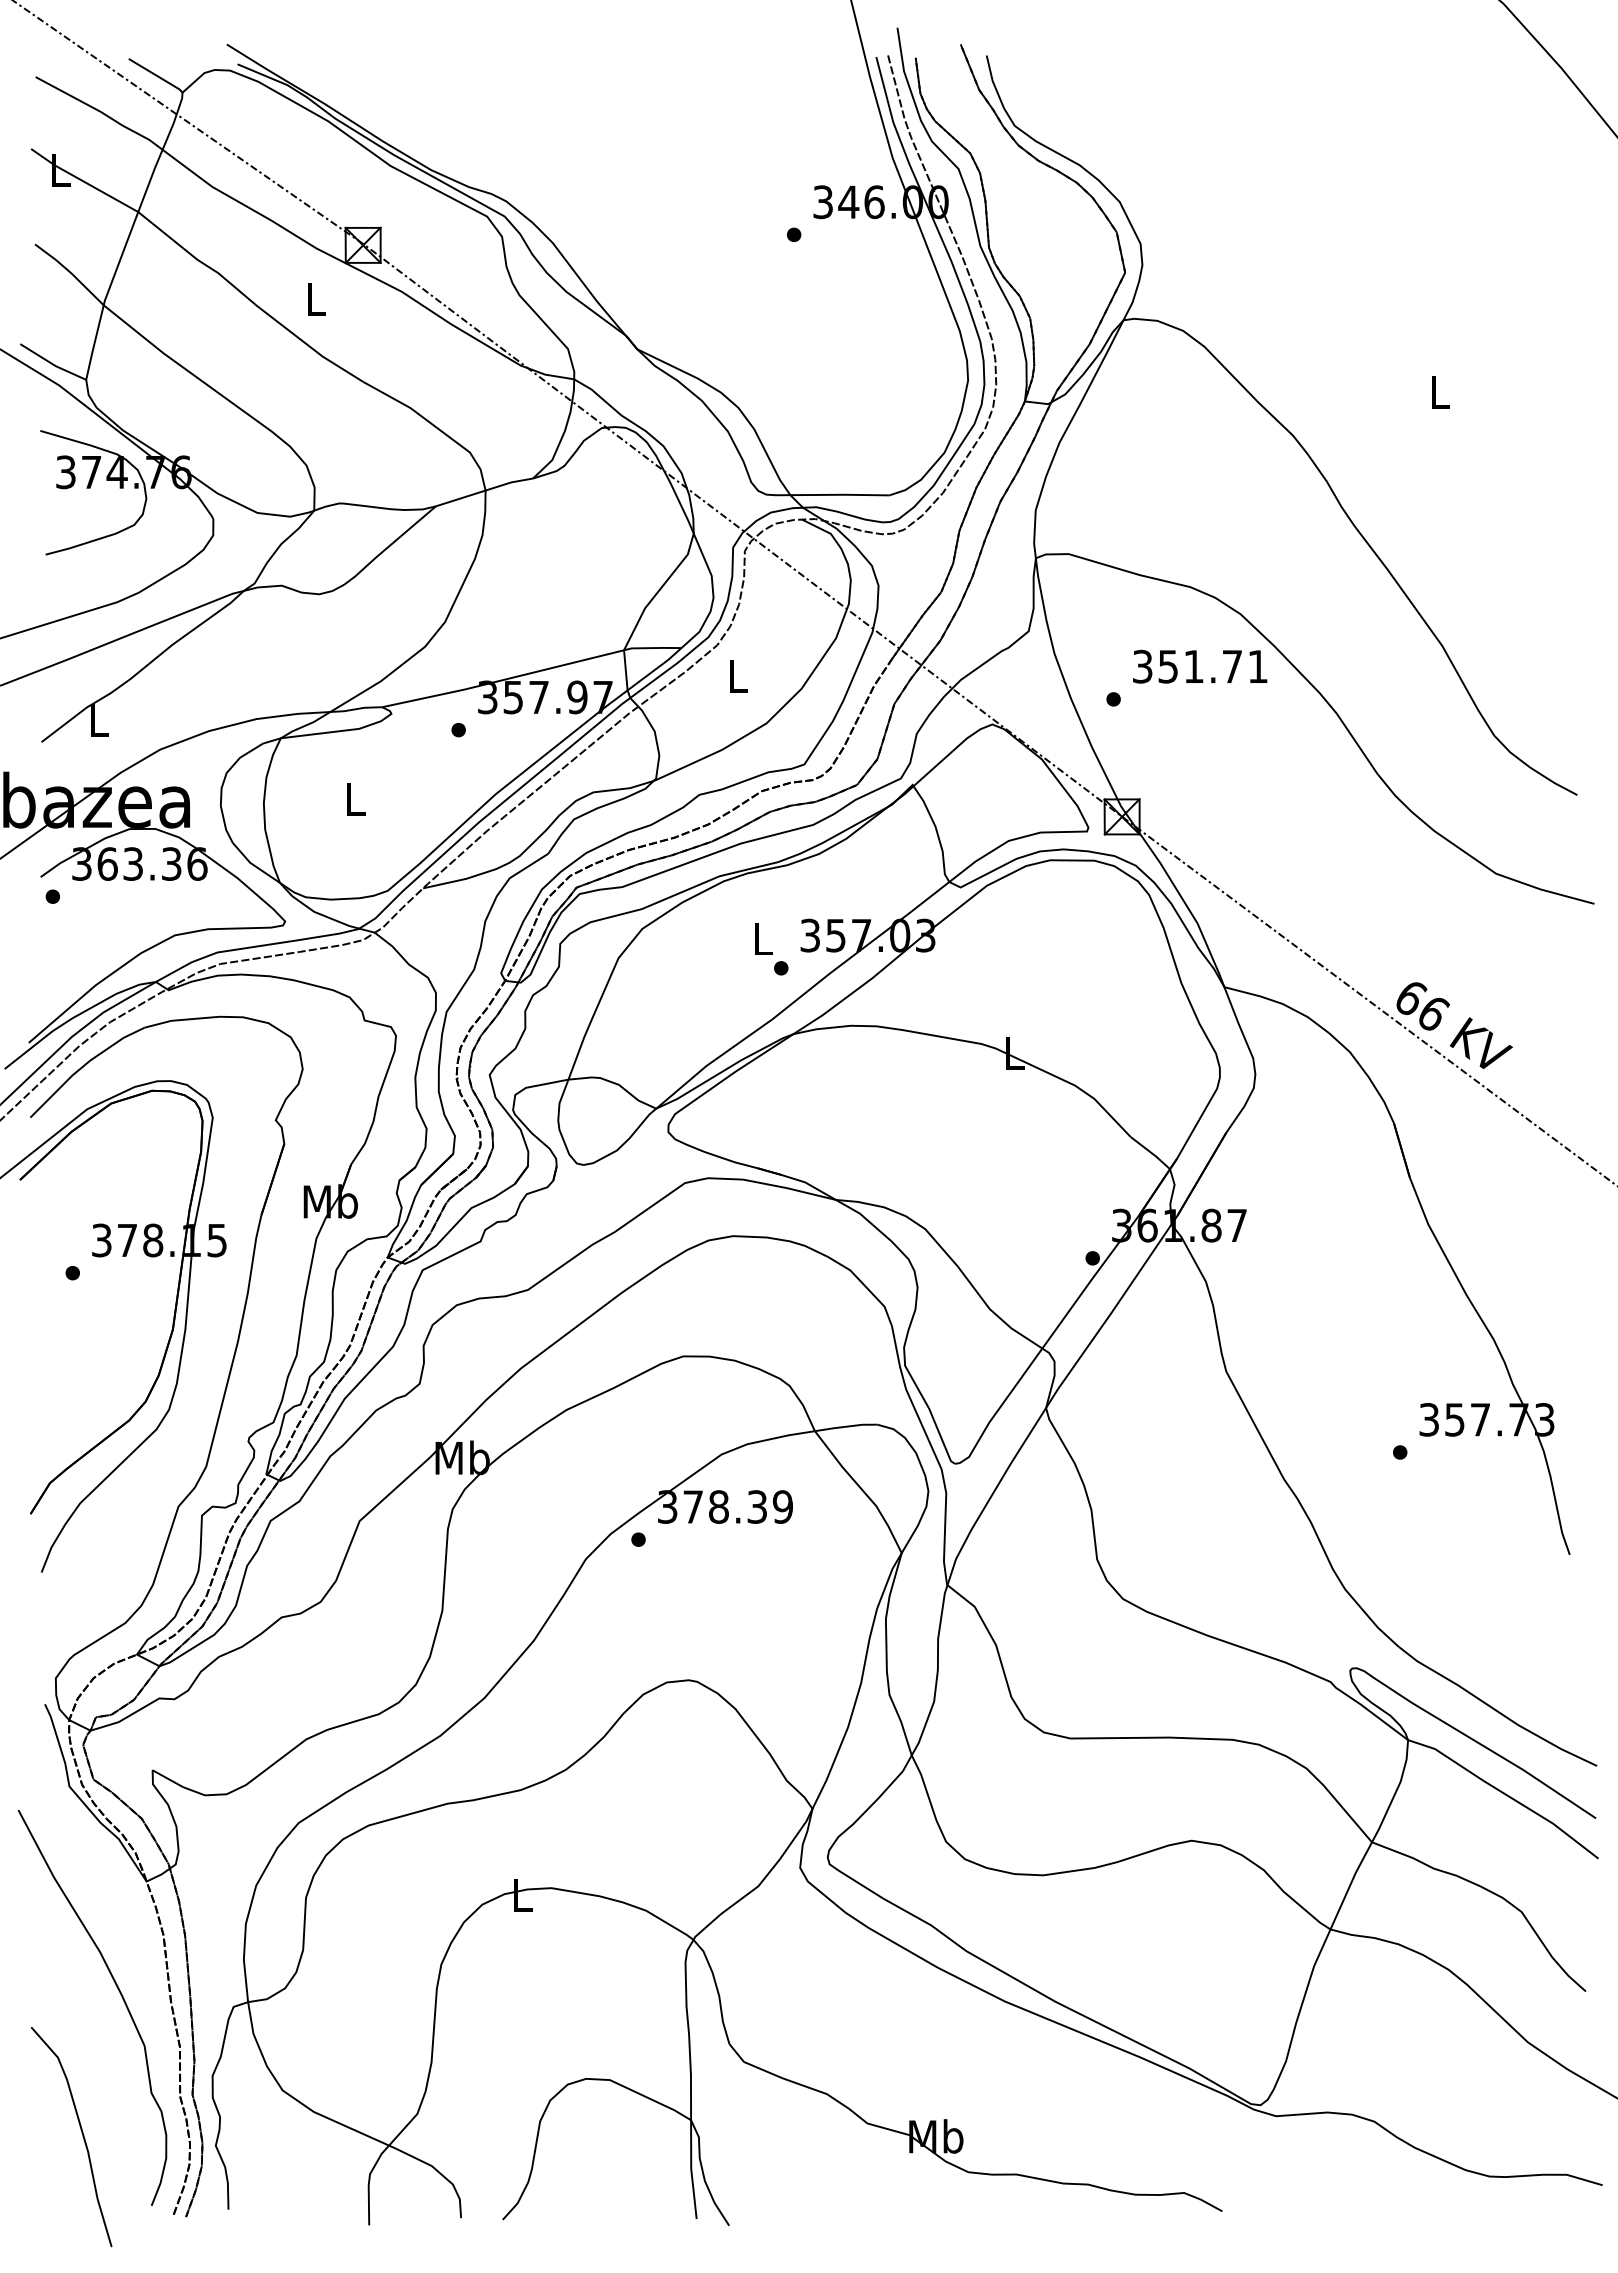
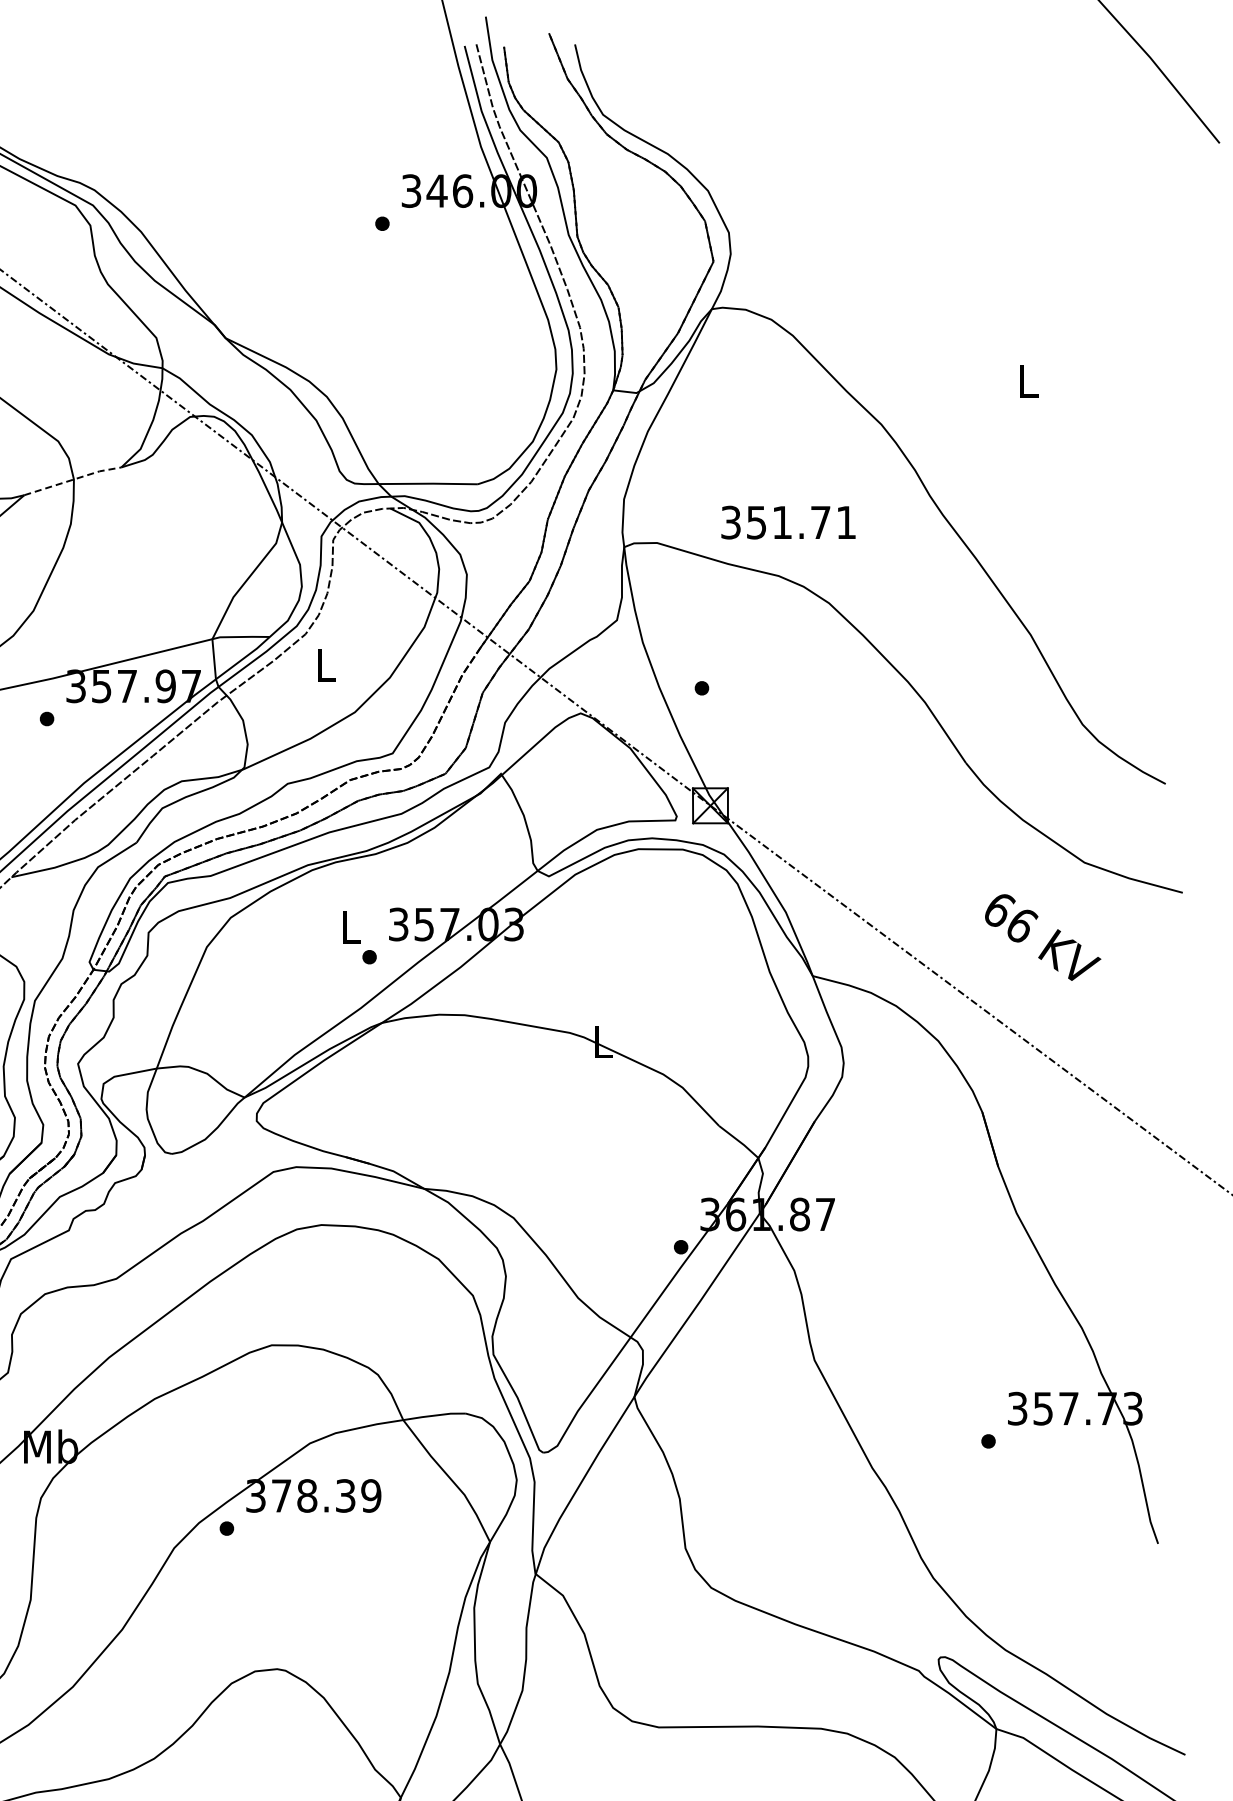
line: (484, 490) -> (72, 479), solid -> dashed
text: (1200, 666) -> (788, 522), moved
text: (1454, 1025) -> (1042, 937), moved

